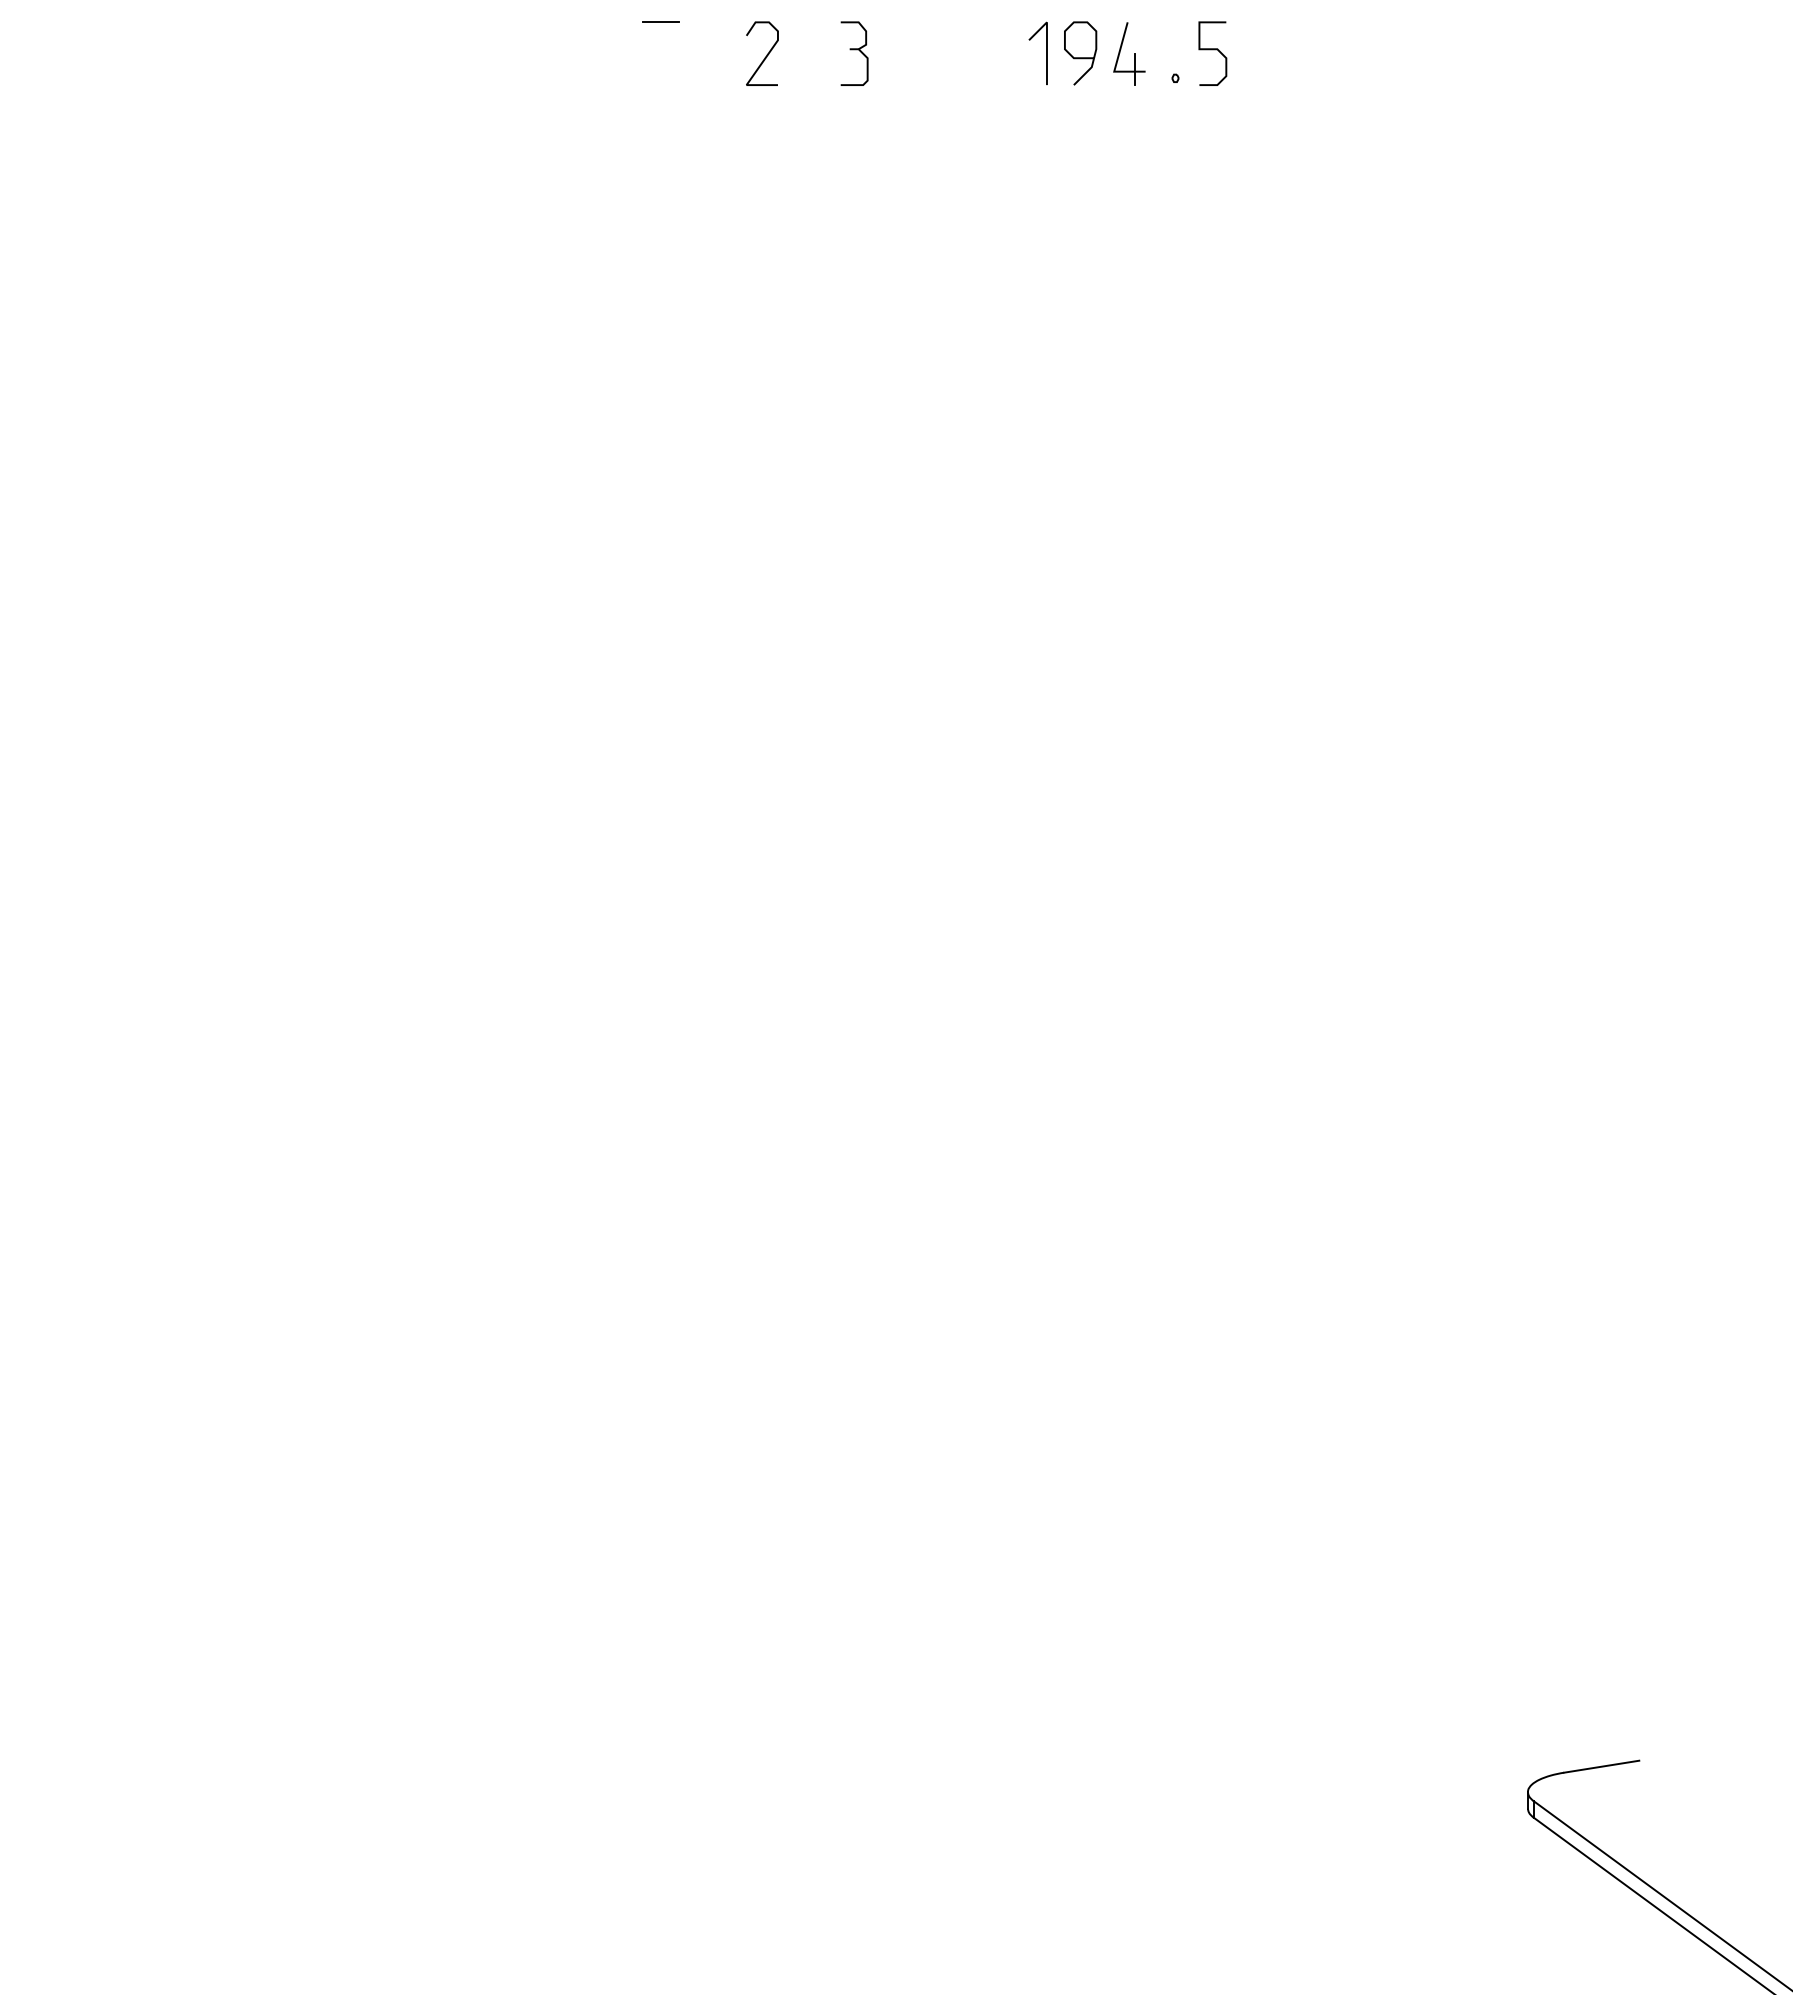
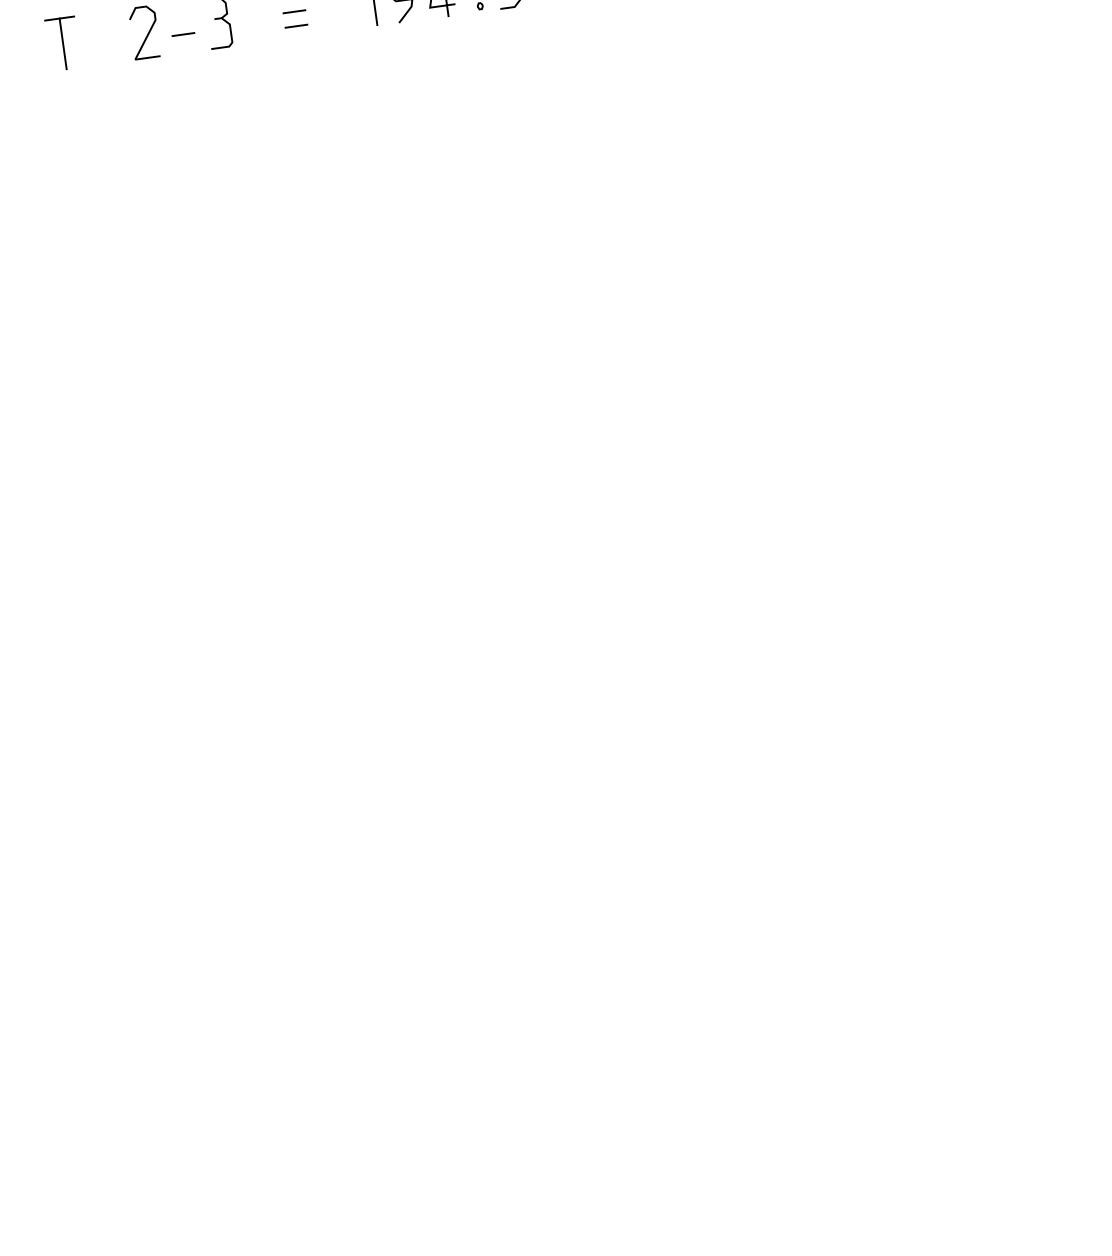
line: (661, 53) -> (63, 43), added
line: (947, 53) -> (293, 11), added
line: (808, 62) -> (182, 34), added
line: (947, 71) -> (295, 26), added

